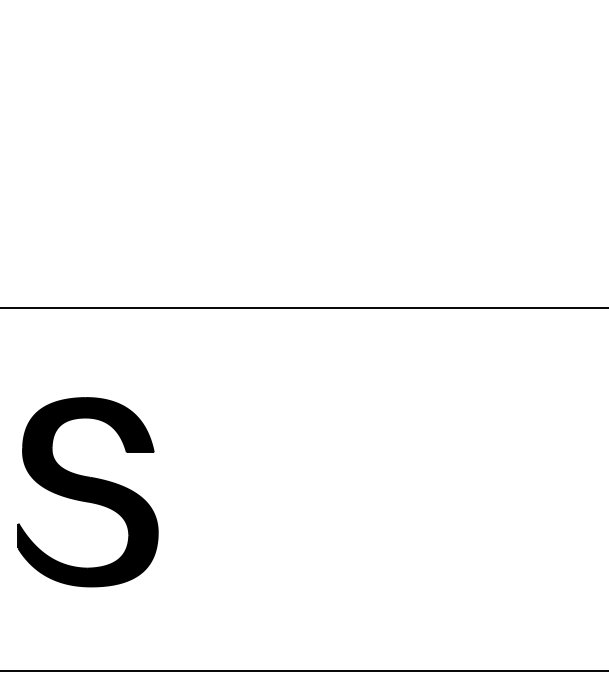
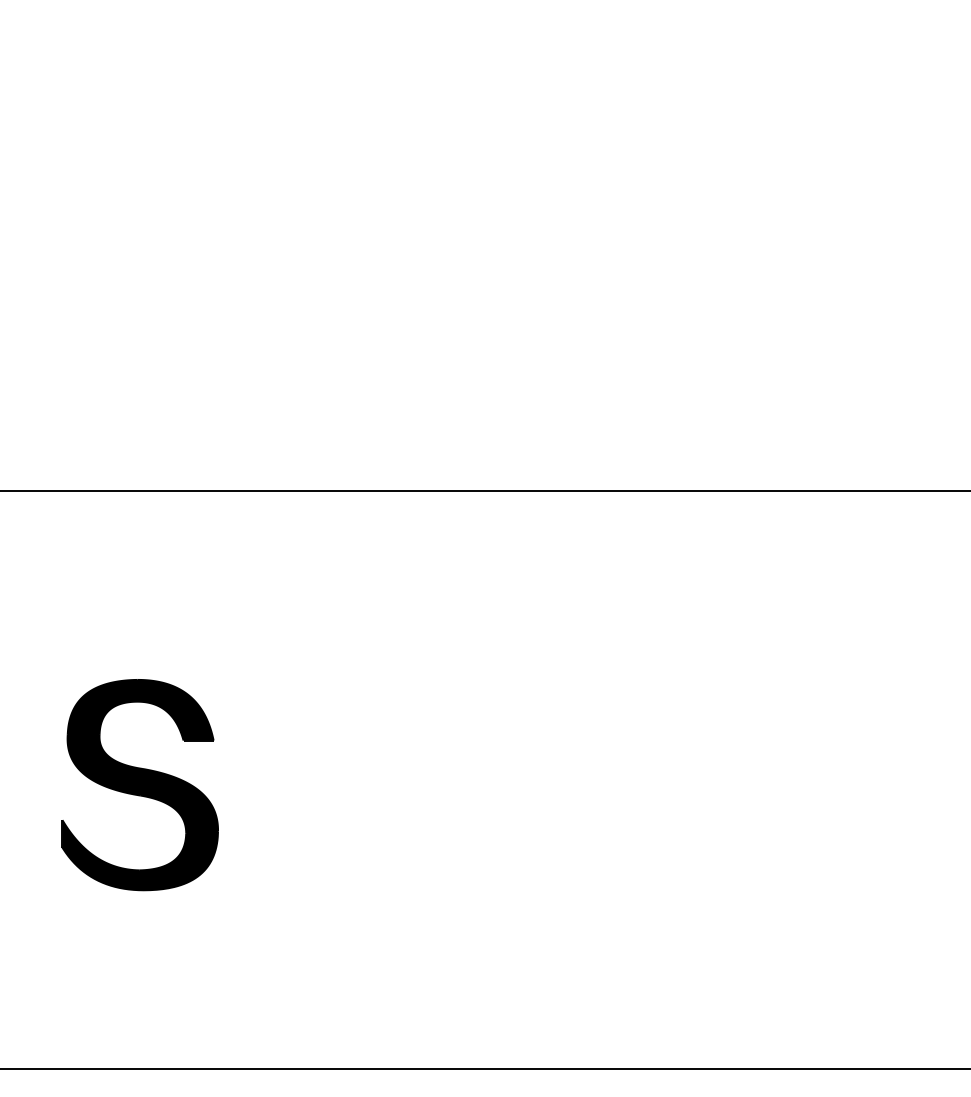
part: (87, 492) -> (139, 785), size x0.7

